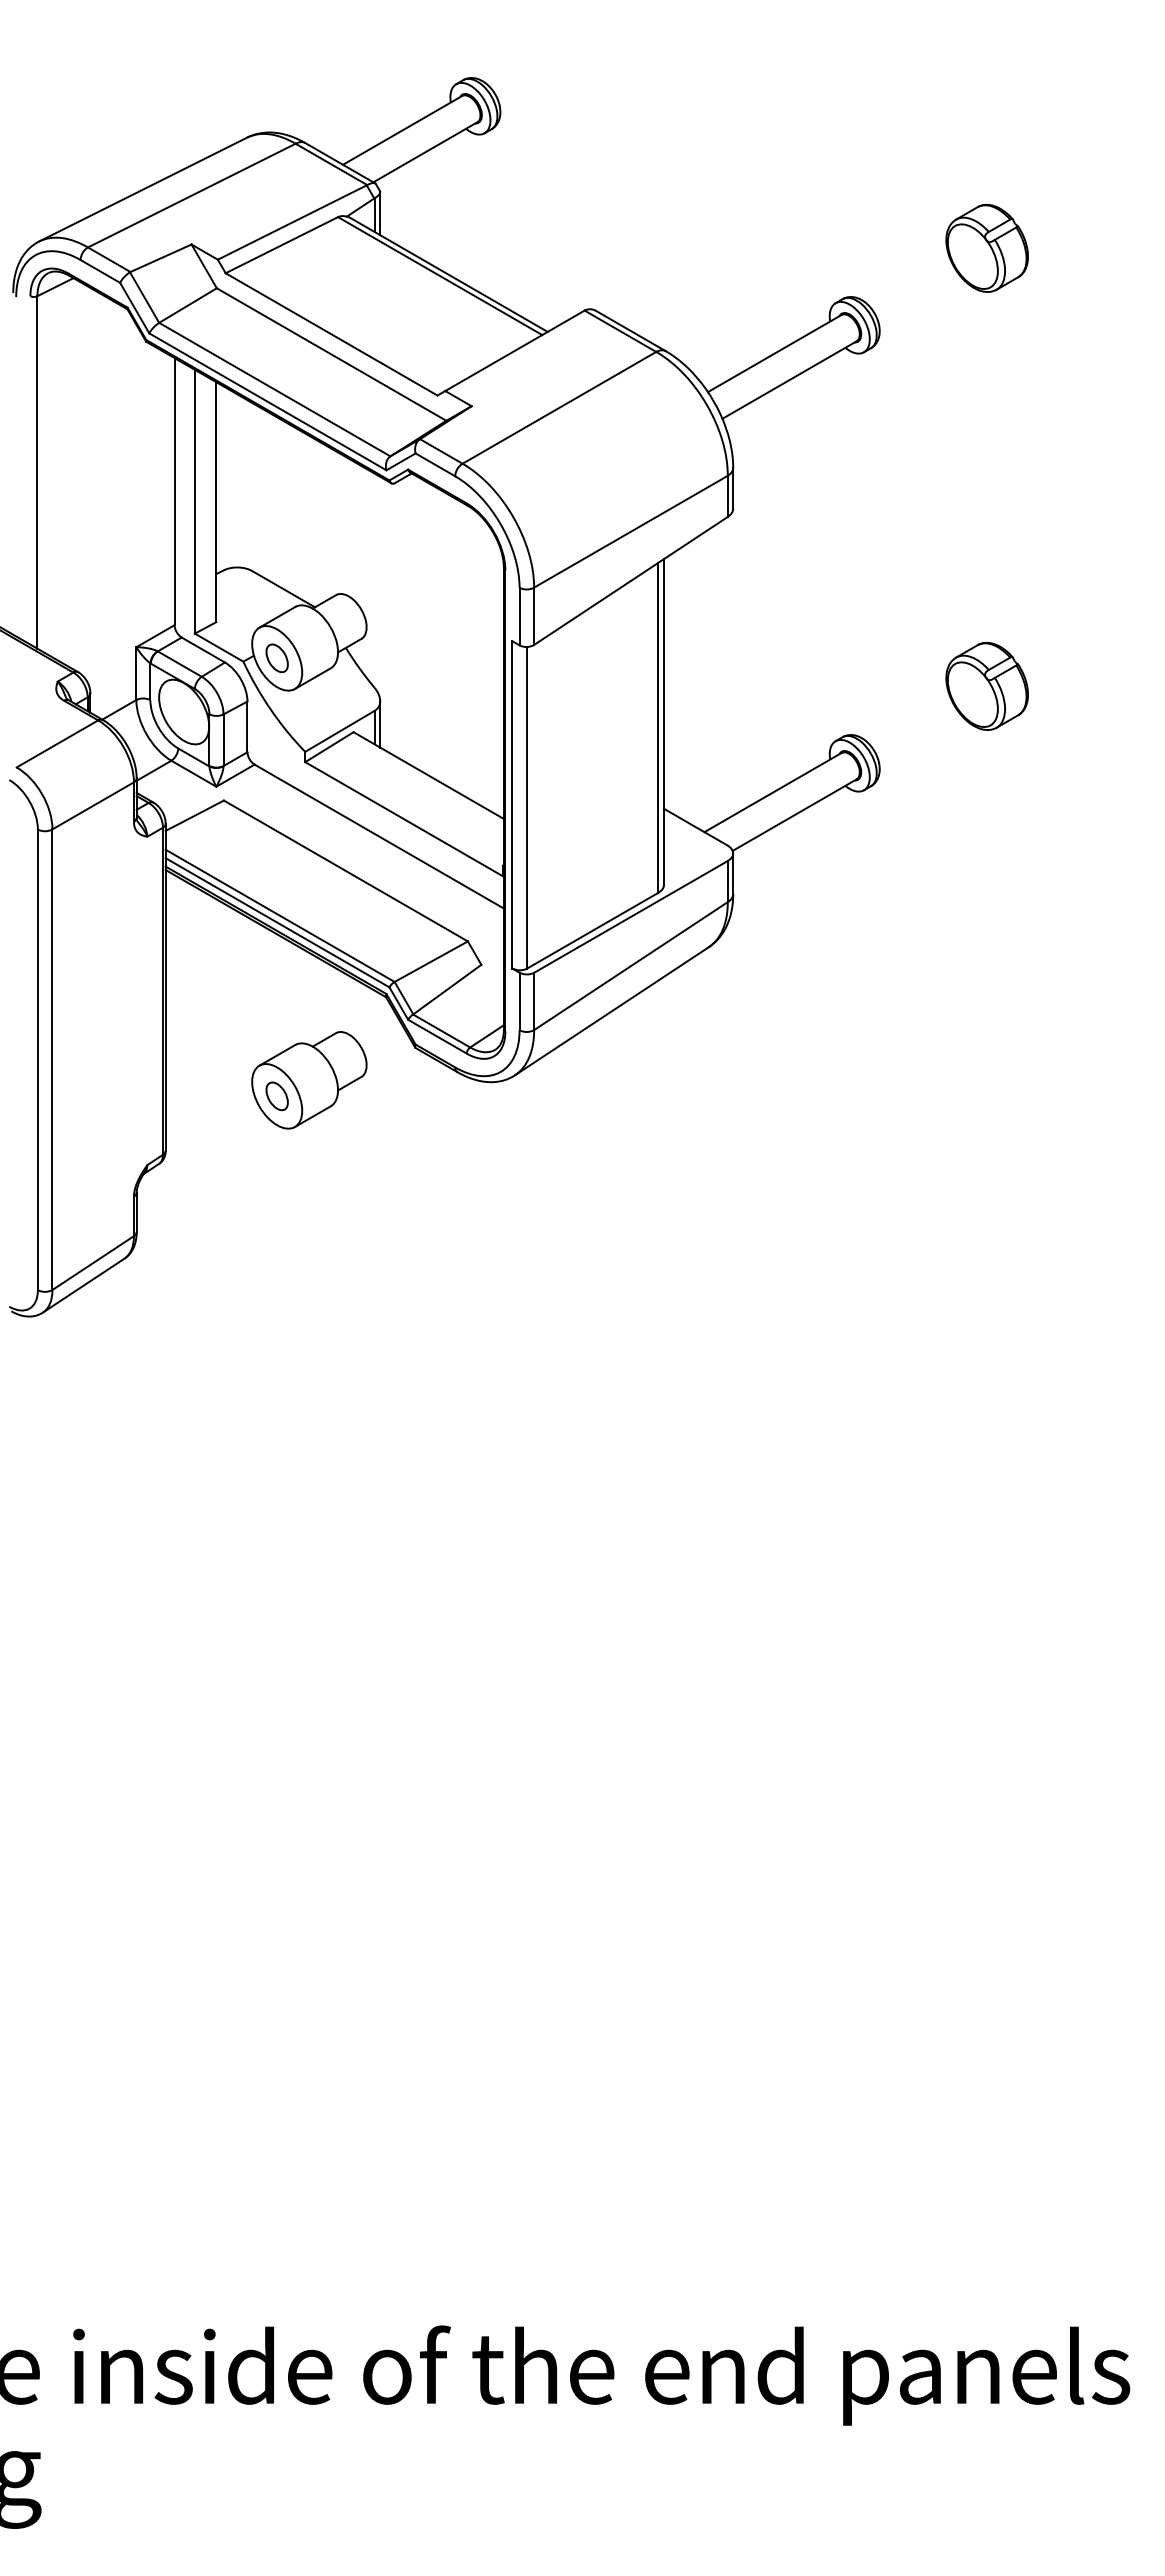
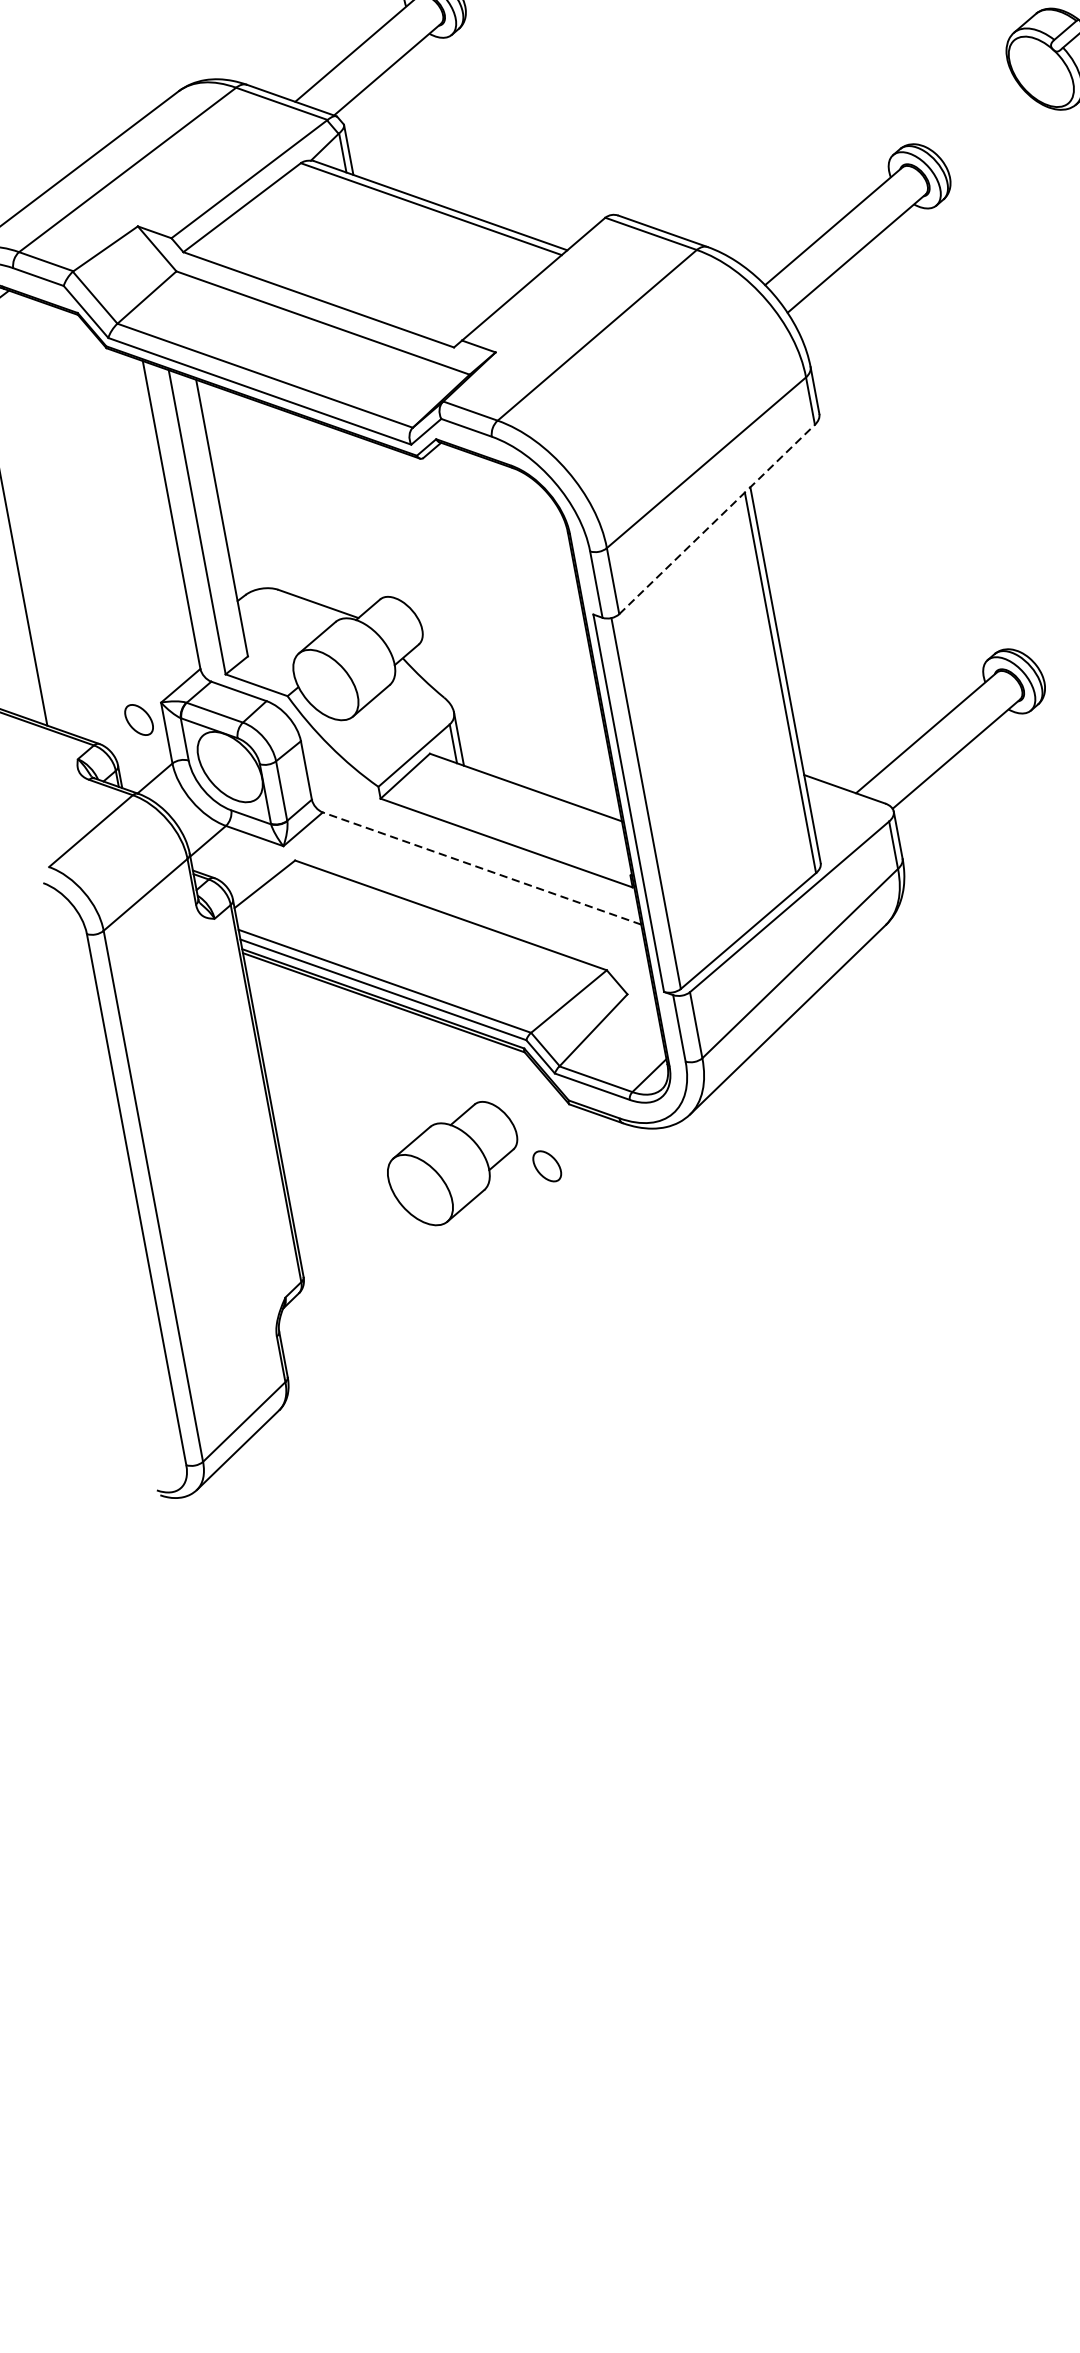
line: (631, 580) -> (717, 518), solid -> dashed
part: (276, 658) -> (138, 720), moved
line: (379, 836) -> (482, 868), solid -> dashed
part: (276, 1096) -> (546, 1166), moved

